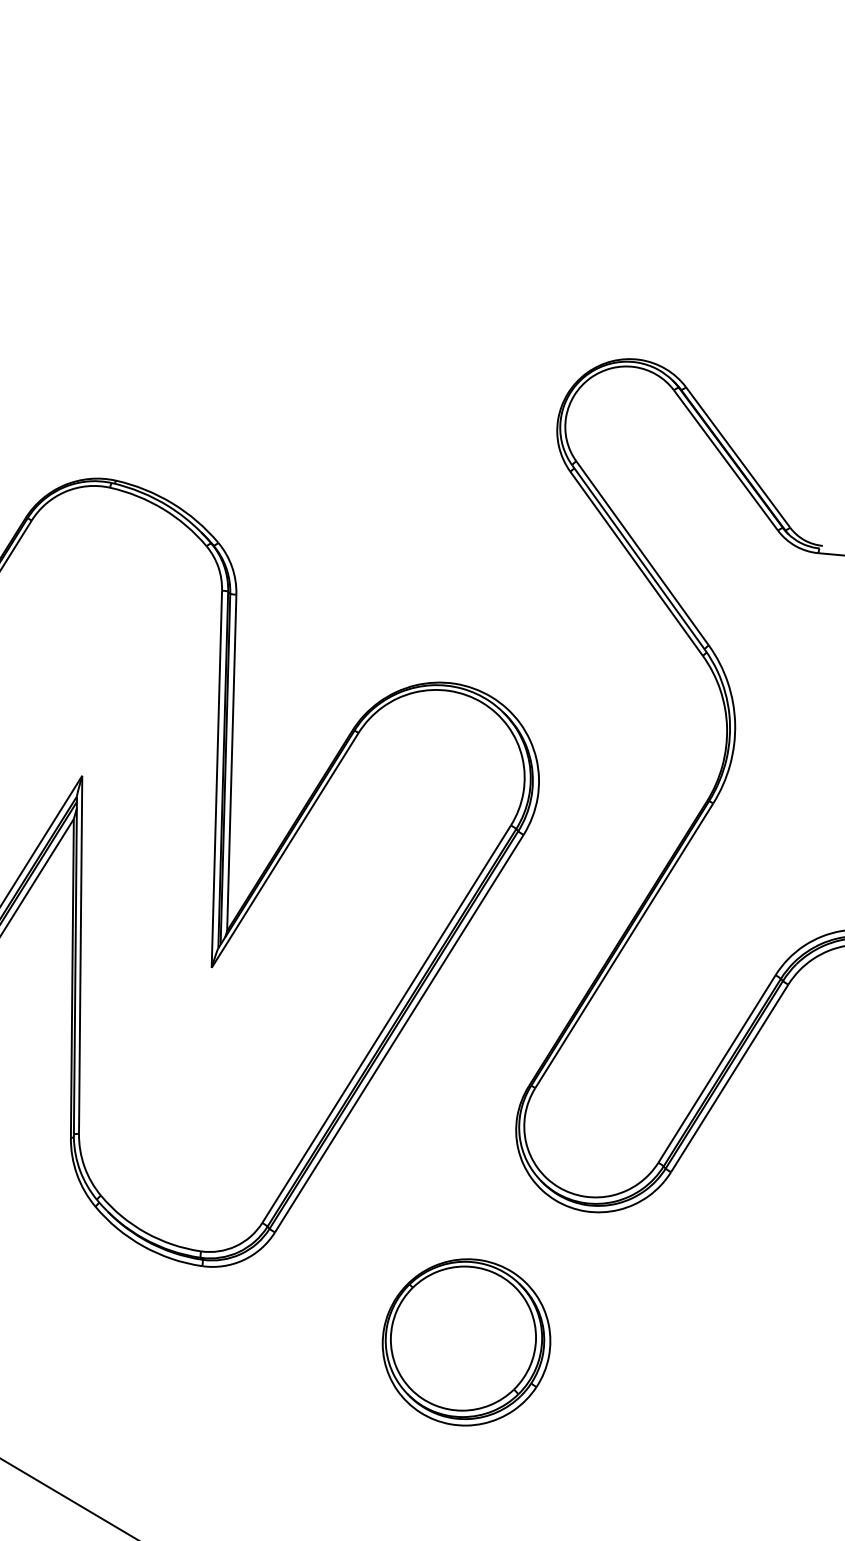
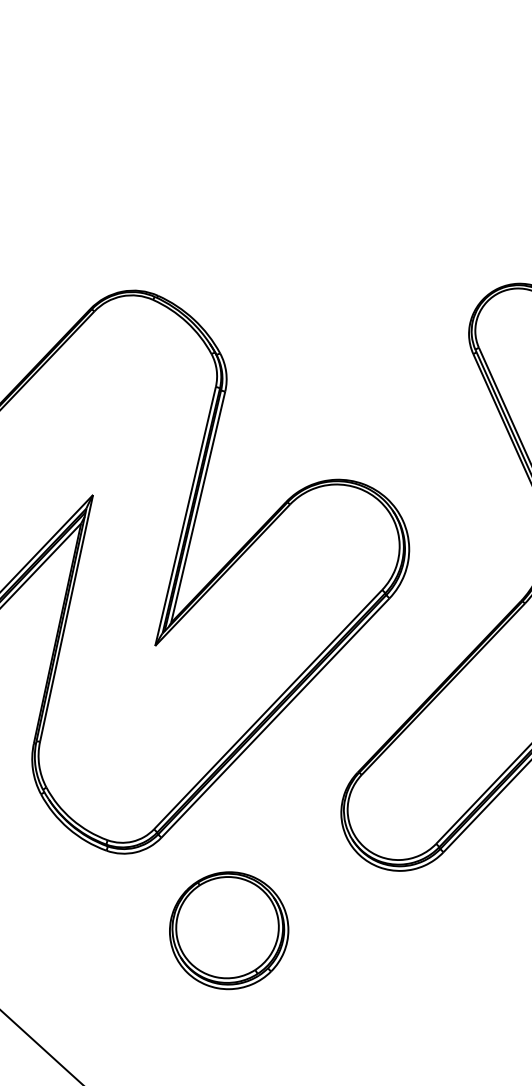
part: (466, 1342) -> (229, 930), moved

